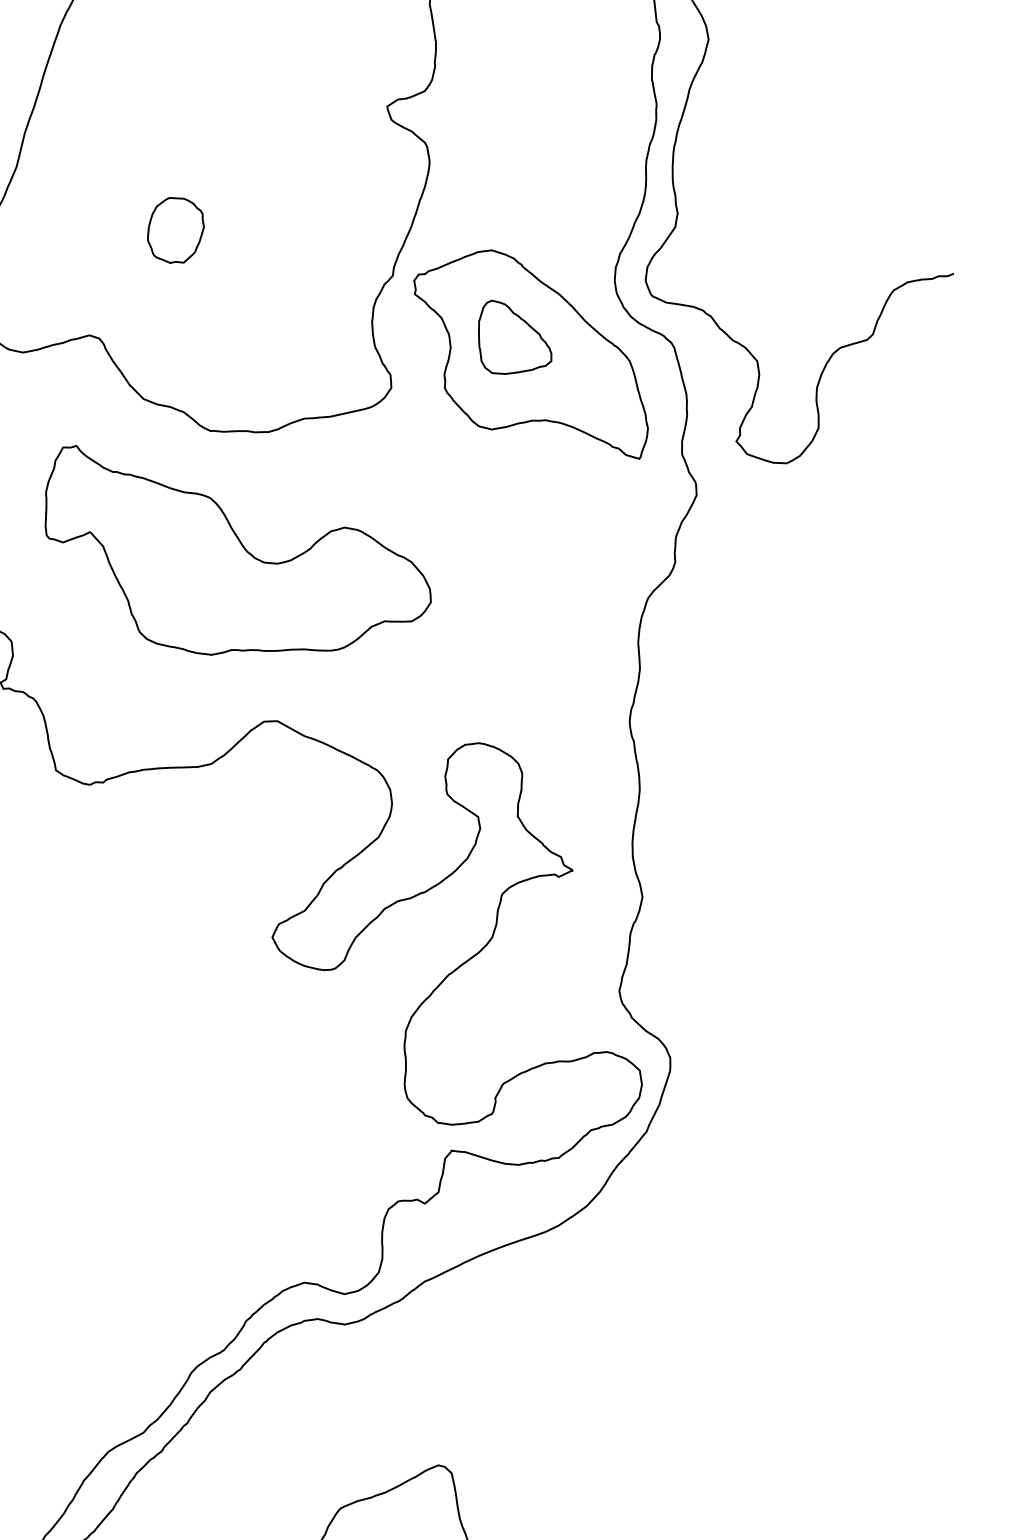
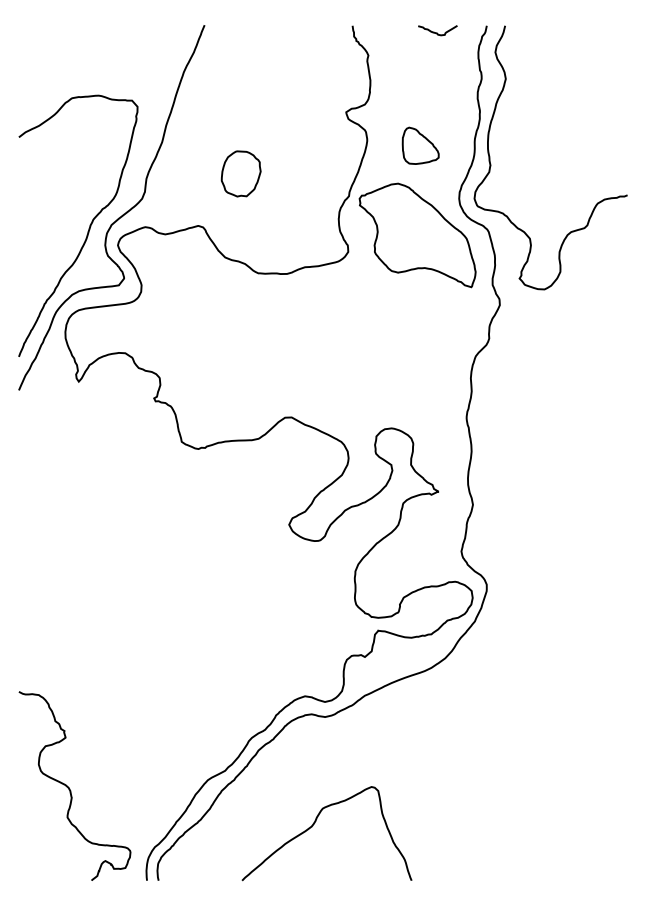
part: (176, 229) -> (241, 173), size x1.4
part: (514, 336) -> (420, 145), moved
part: (236, 550) -> (271, 332), removed

